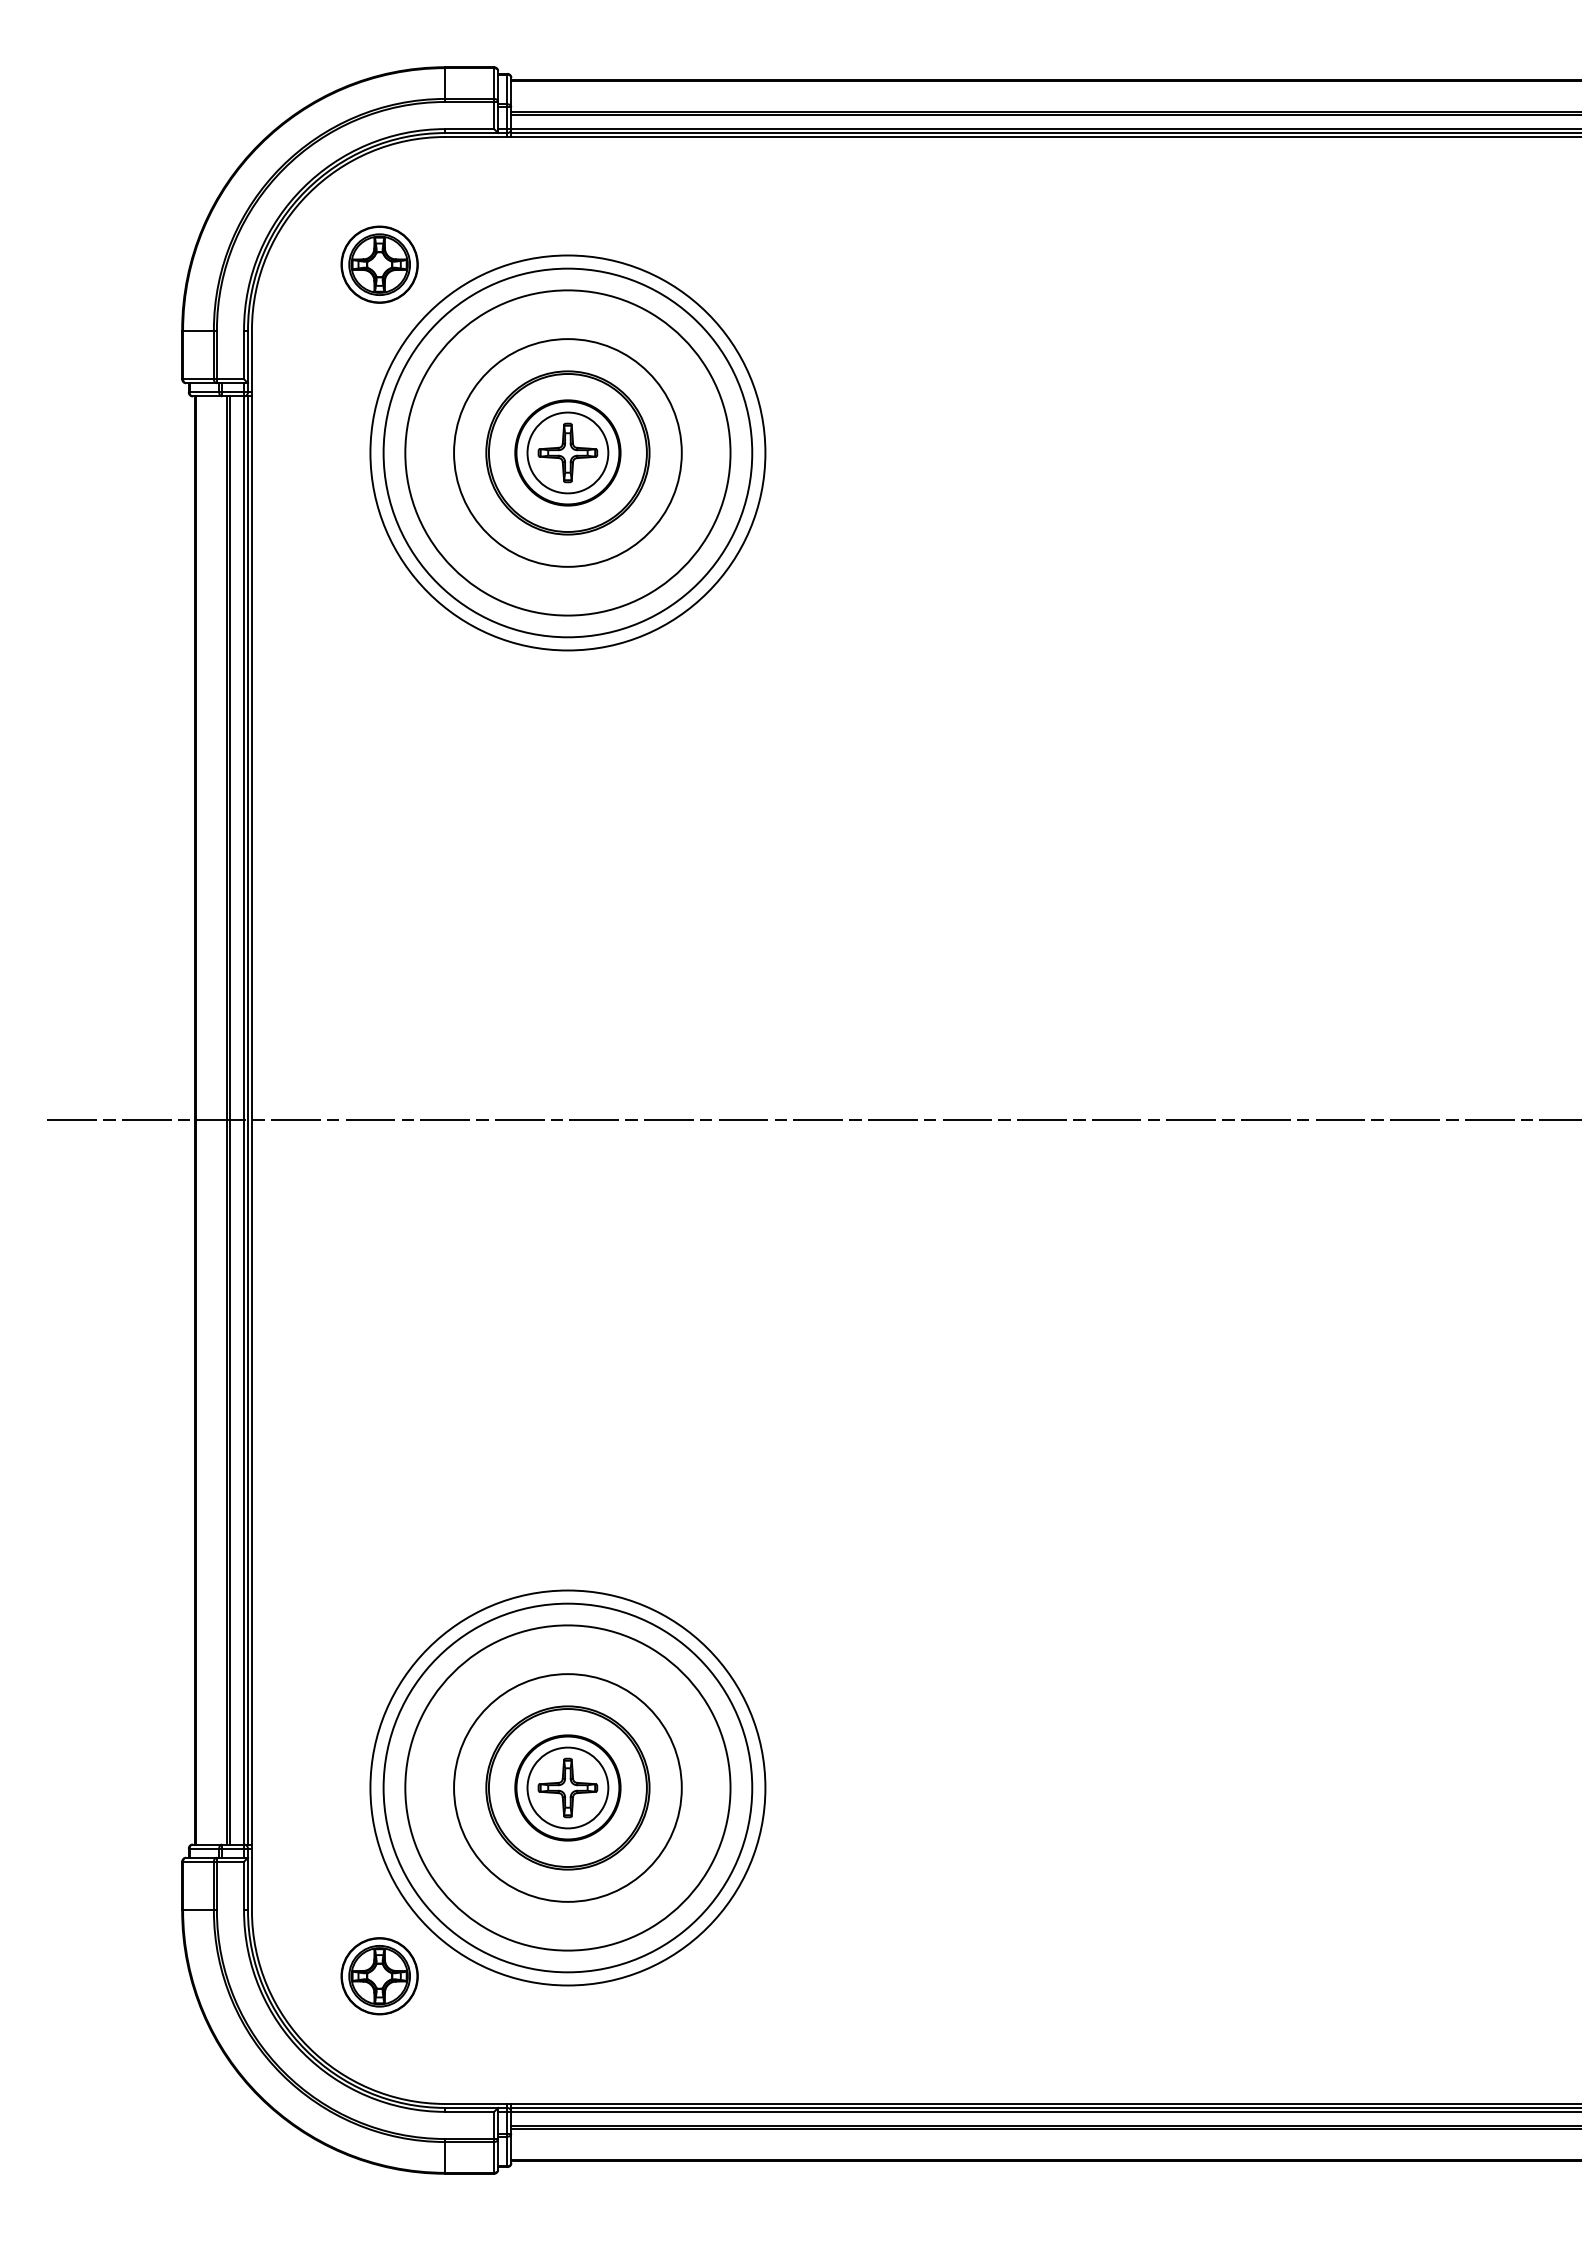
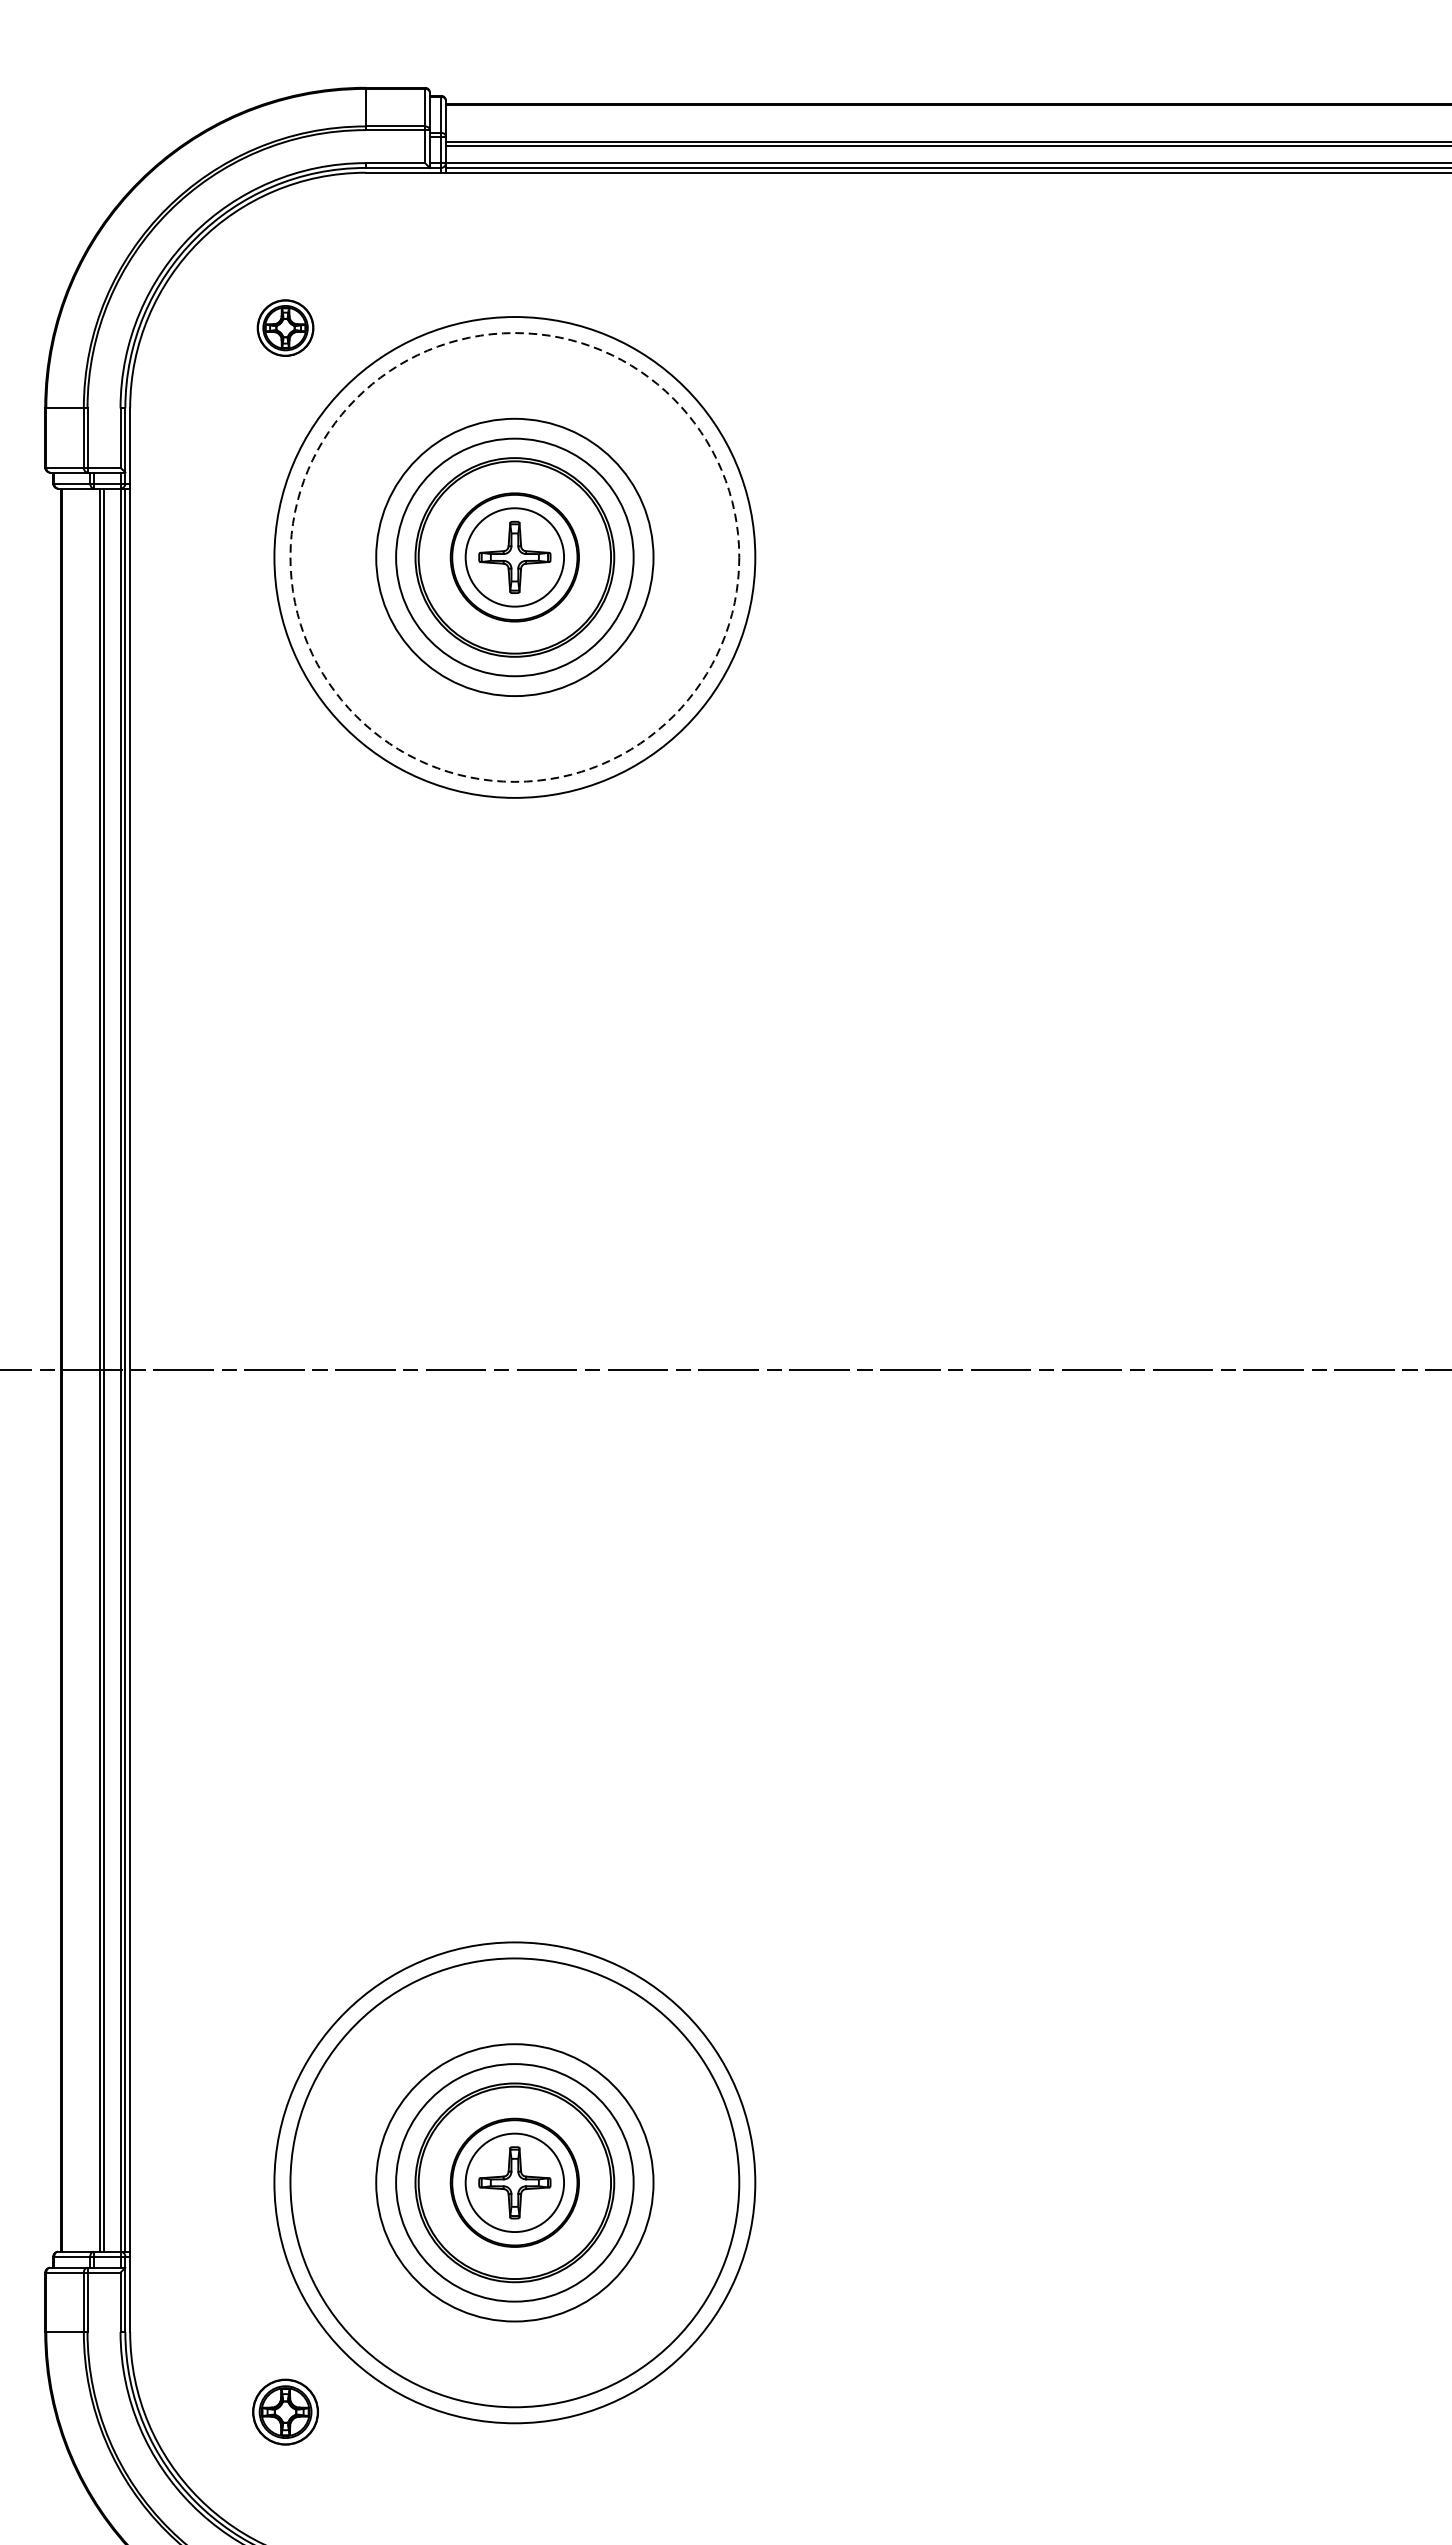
part: (379, 264) -> (285, 327), size x0.6
circle: (567, 452) -> (514, 556), size x0.6
circle: (567, 452) -> (514, 556), solid -> dashed
circle: (567, 1787) -> (514, 2182), size x0.6
part: (379, 1976) -> (285, 2412), size x0.7

